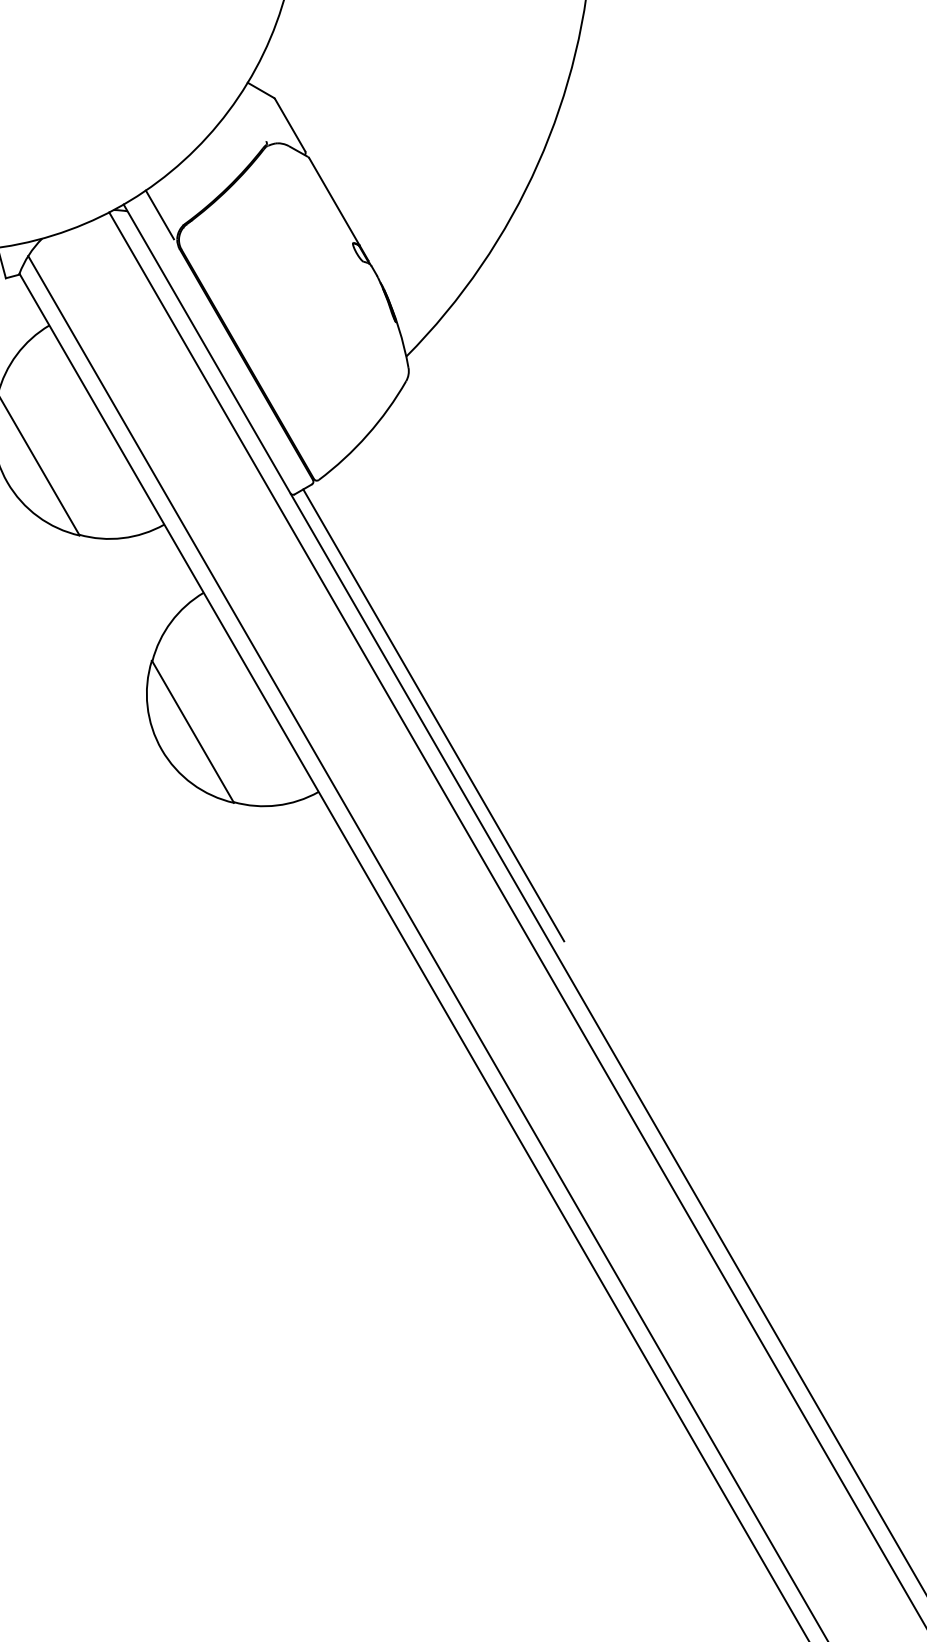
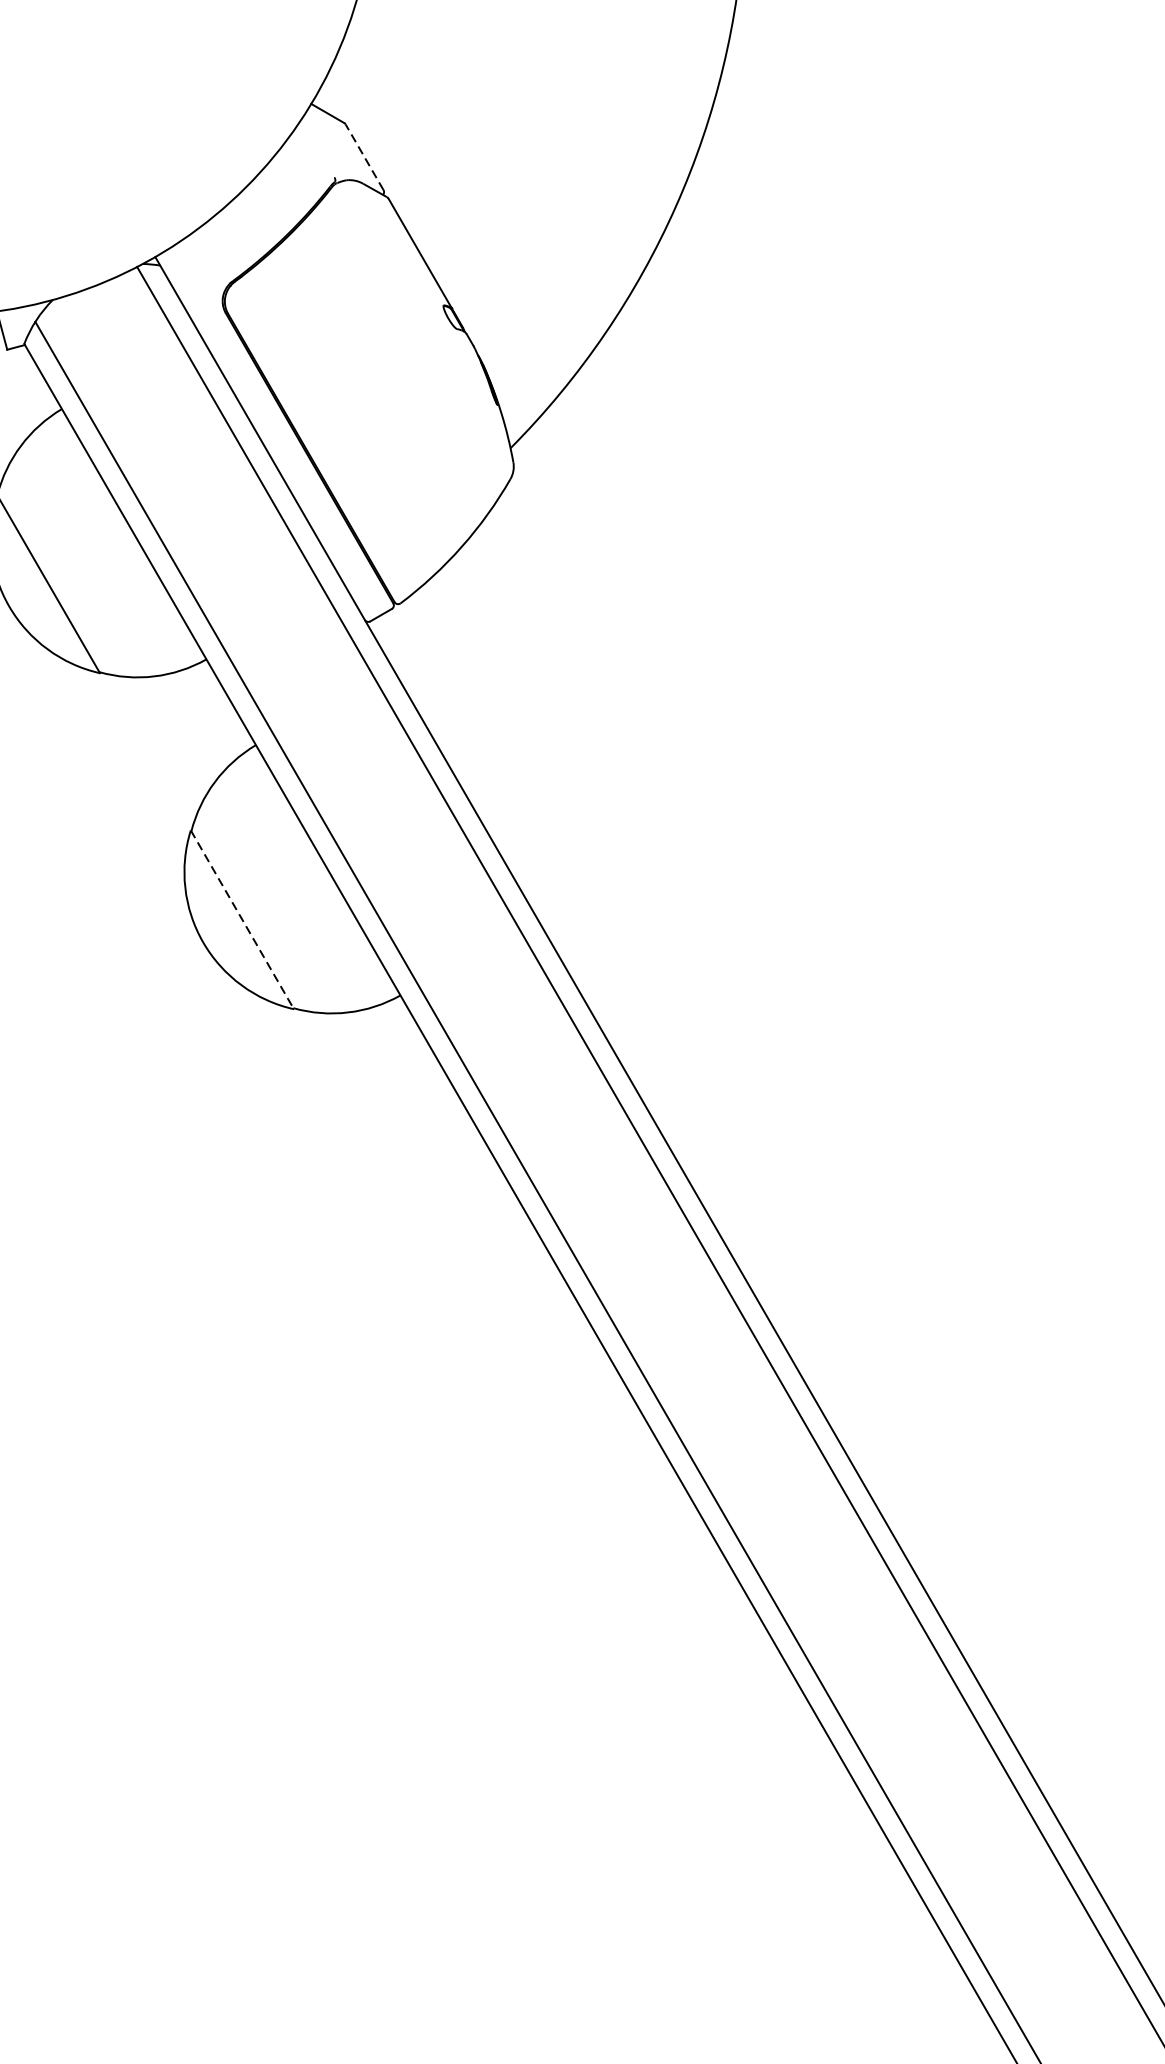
line: (289, 124) -> (363, 156), solid -> dashed
line: (159, 214) -> (200, 269), removed
line: (433, 715) -> (544, 899), removed
line: (193, 732) -> (243, 920), solid -> dashed

